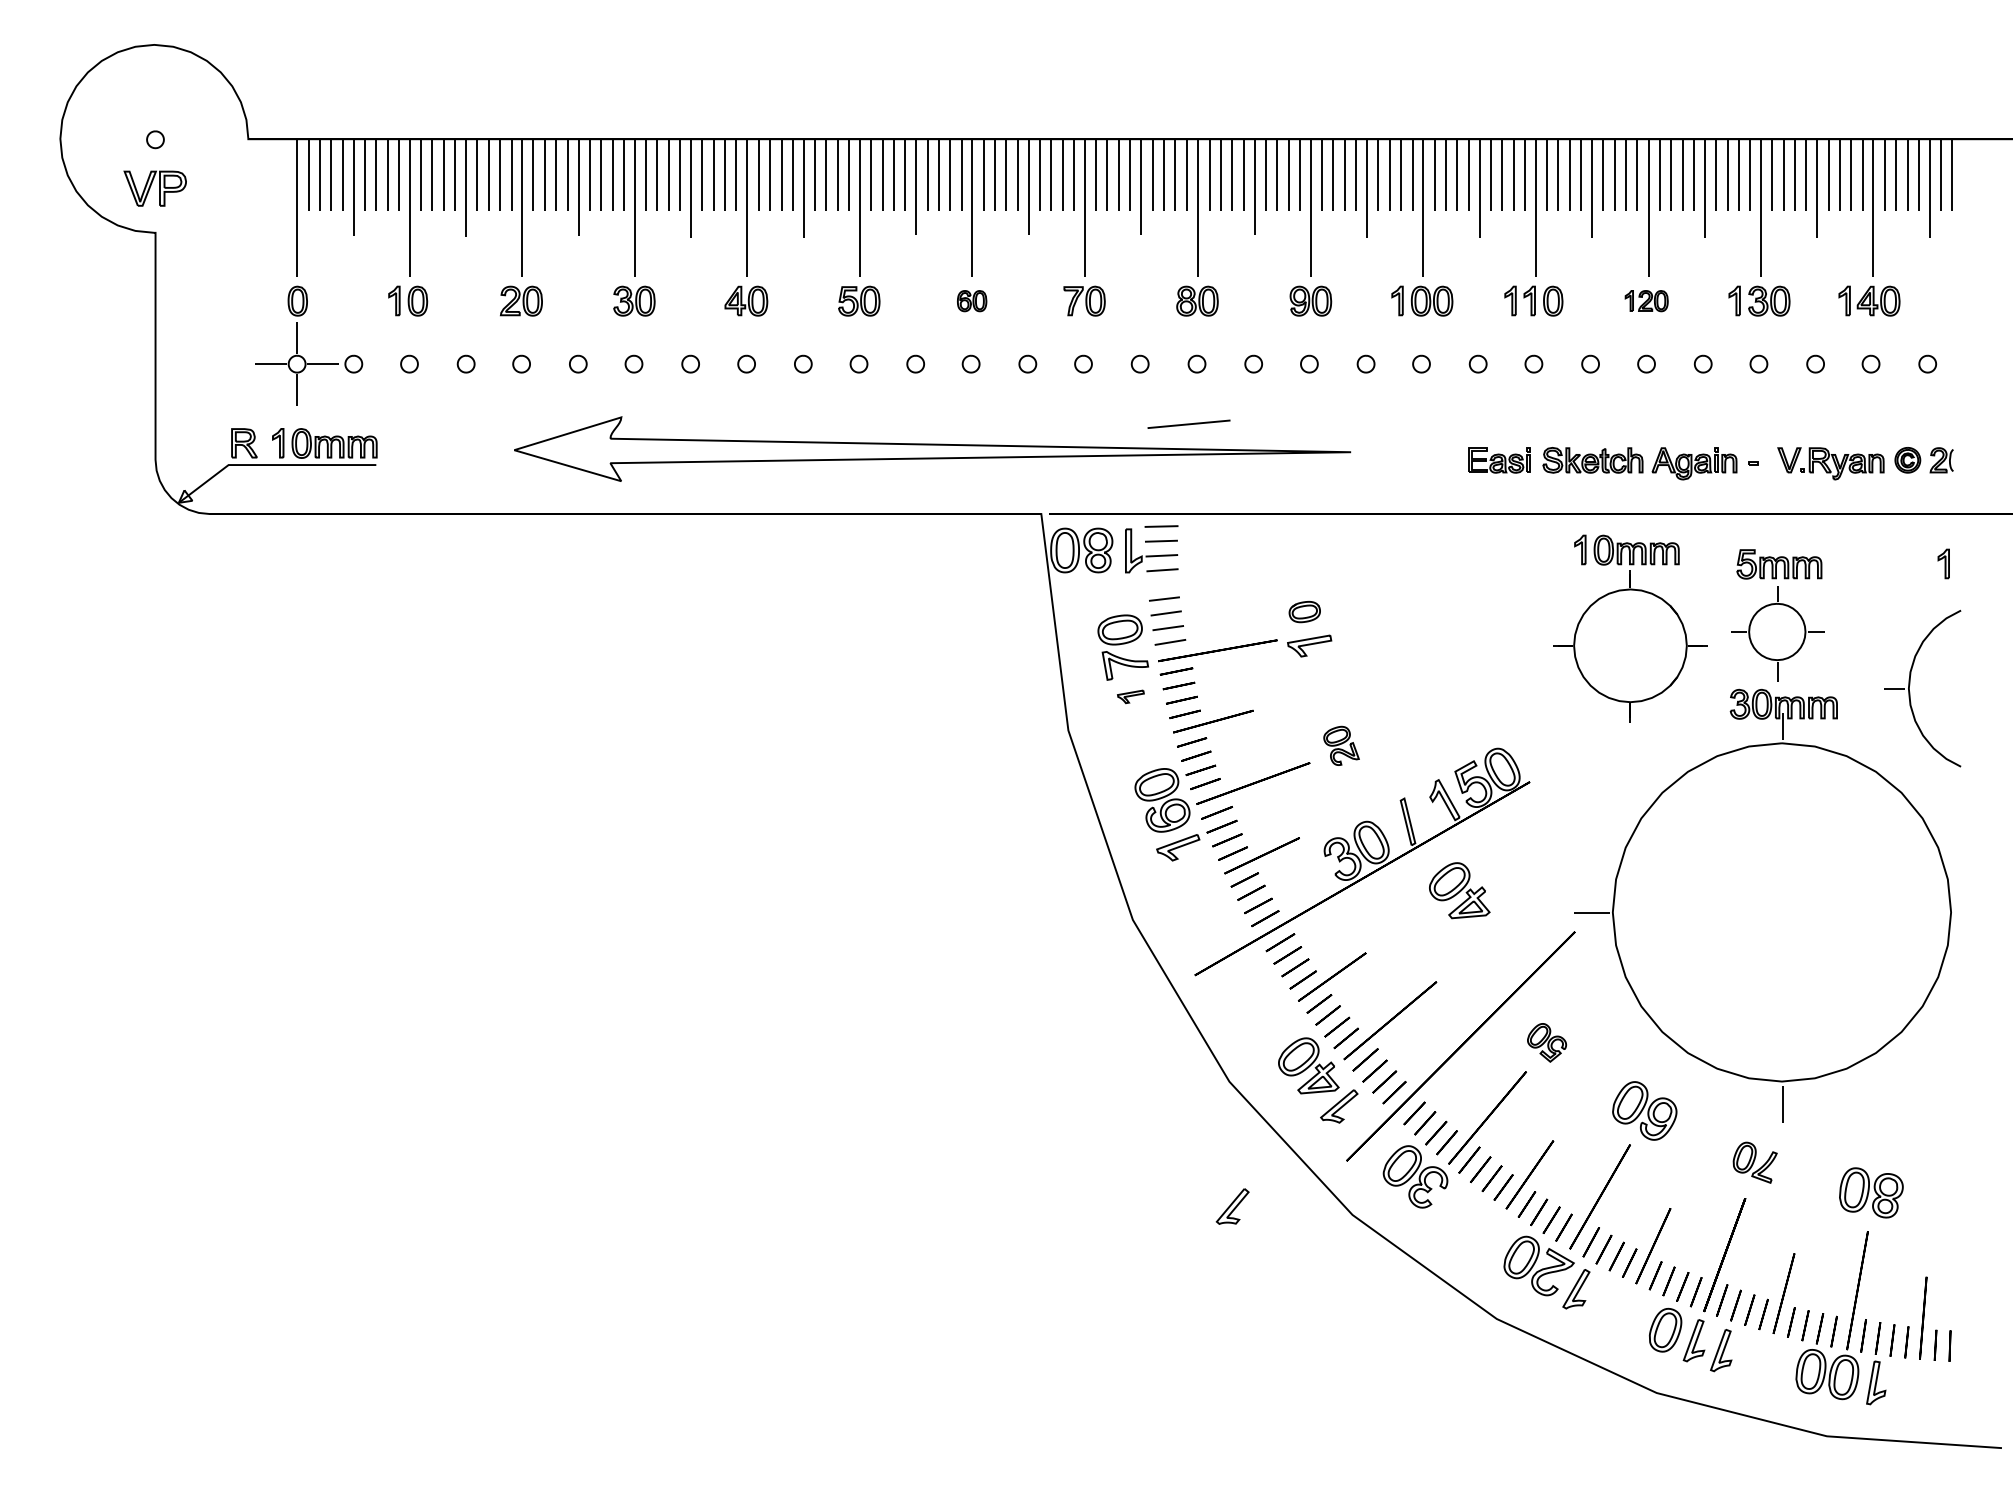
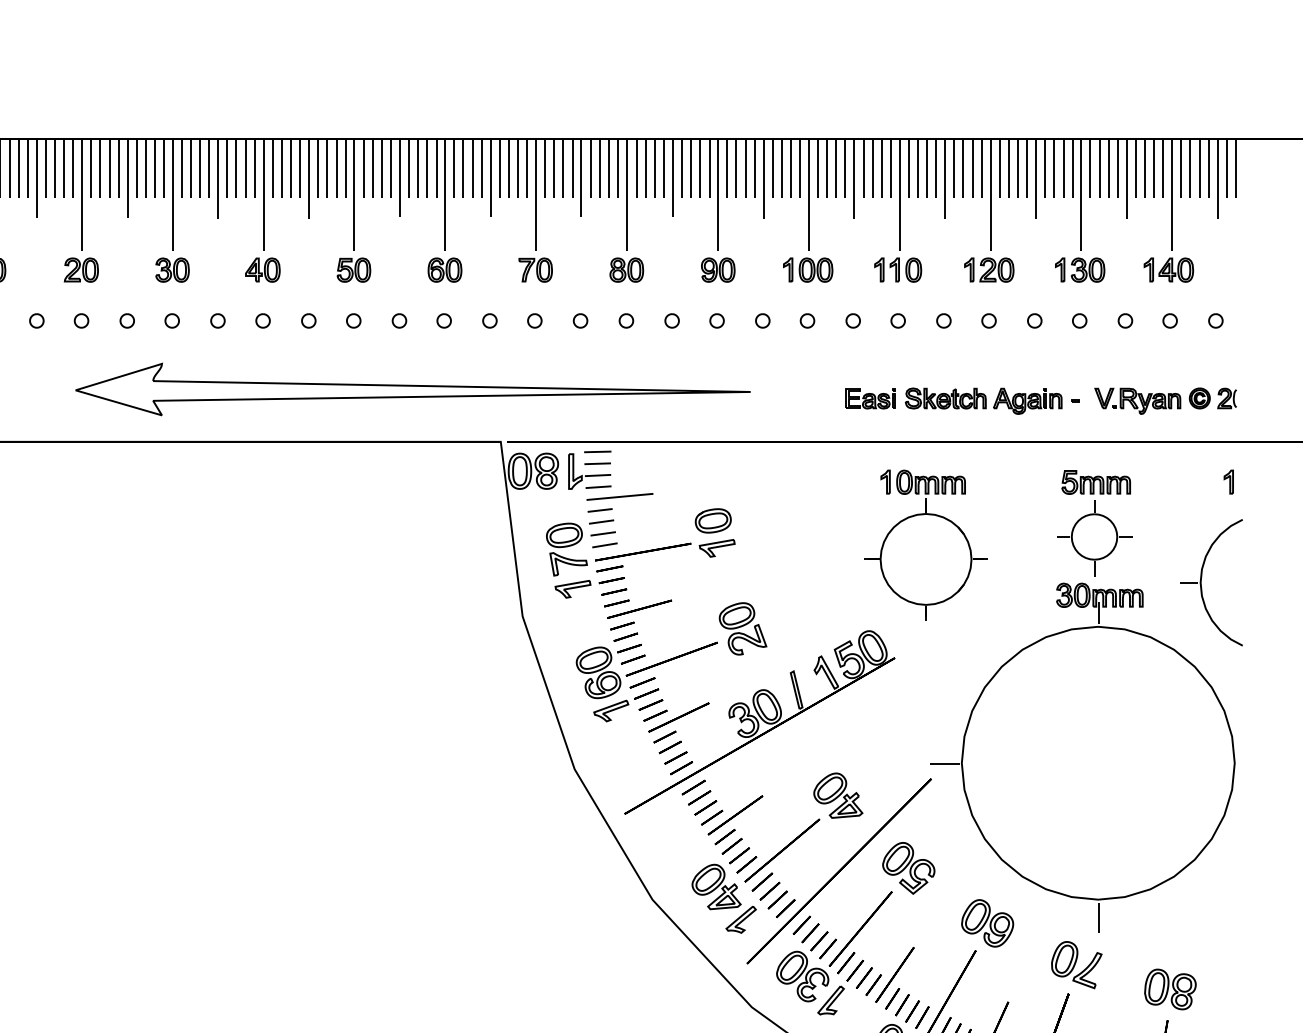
part: (971, 300) -> (444, 269), size x1.43
part: (1646, 300) -> (989, 269), size x1.43
line: (1188, 423) -> (619, 496), moved
part: (1304, 611) -> (713, 520), size x1.43
part: (1630, 628) -> (926, 545), moved
part: (1130, 696) -> (572, 589), size x1.67
part: (1341, 745) -> (742, 628), size x1.67
part: (1459, 890) -> (838, 795), moved
part: (1546, 1042) -> (908, 868), size x1.67
part: (1754, 1162) -> (1076, 964), size x1.43
part: (1232, 1206) -> (830, 1000), moved

